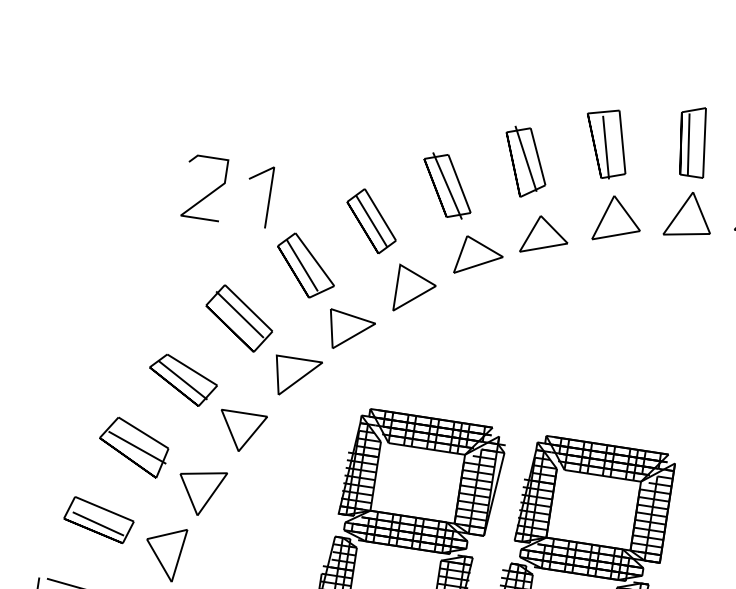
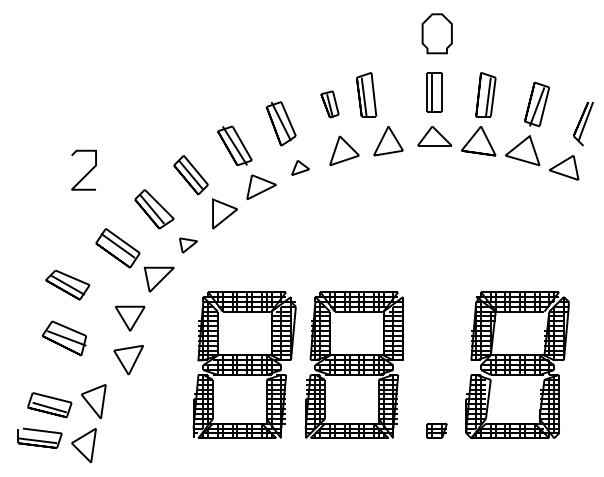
part: (692, 140) -> (366, 94), moved
part: (605, 143) -> (329, 104), size x0.6
line: (268, 196) -> (124, 169), removed
part: (545, 235) -> (300, 167), size x0.6
part: (350, 331) -> (188, 245), size x0.6
part: (182, 379) -> (67, 284), moved
part: (200, 492) -> (128, 360), moved
part: (98, 520) -> (49, 405), moved

